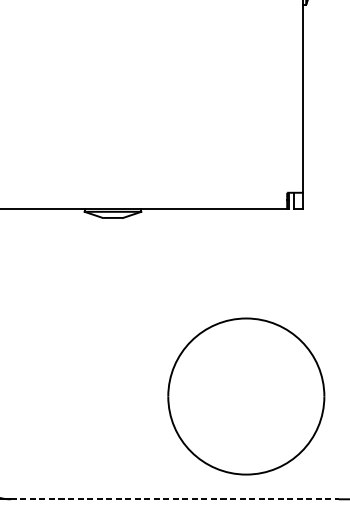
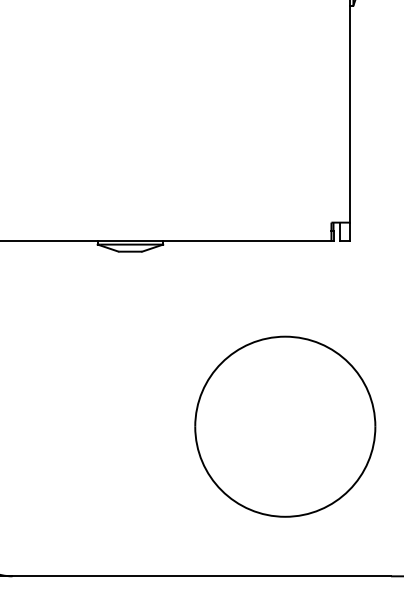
part: (246, 396) -> (285, 426), moved
line: (175, 499) -> (202, 576), dashed -> solid

